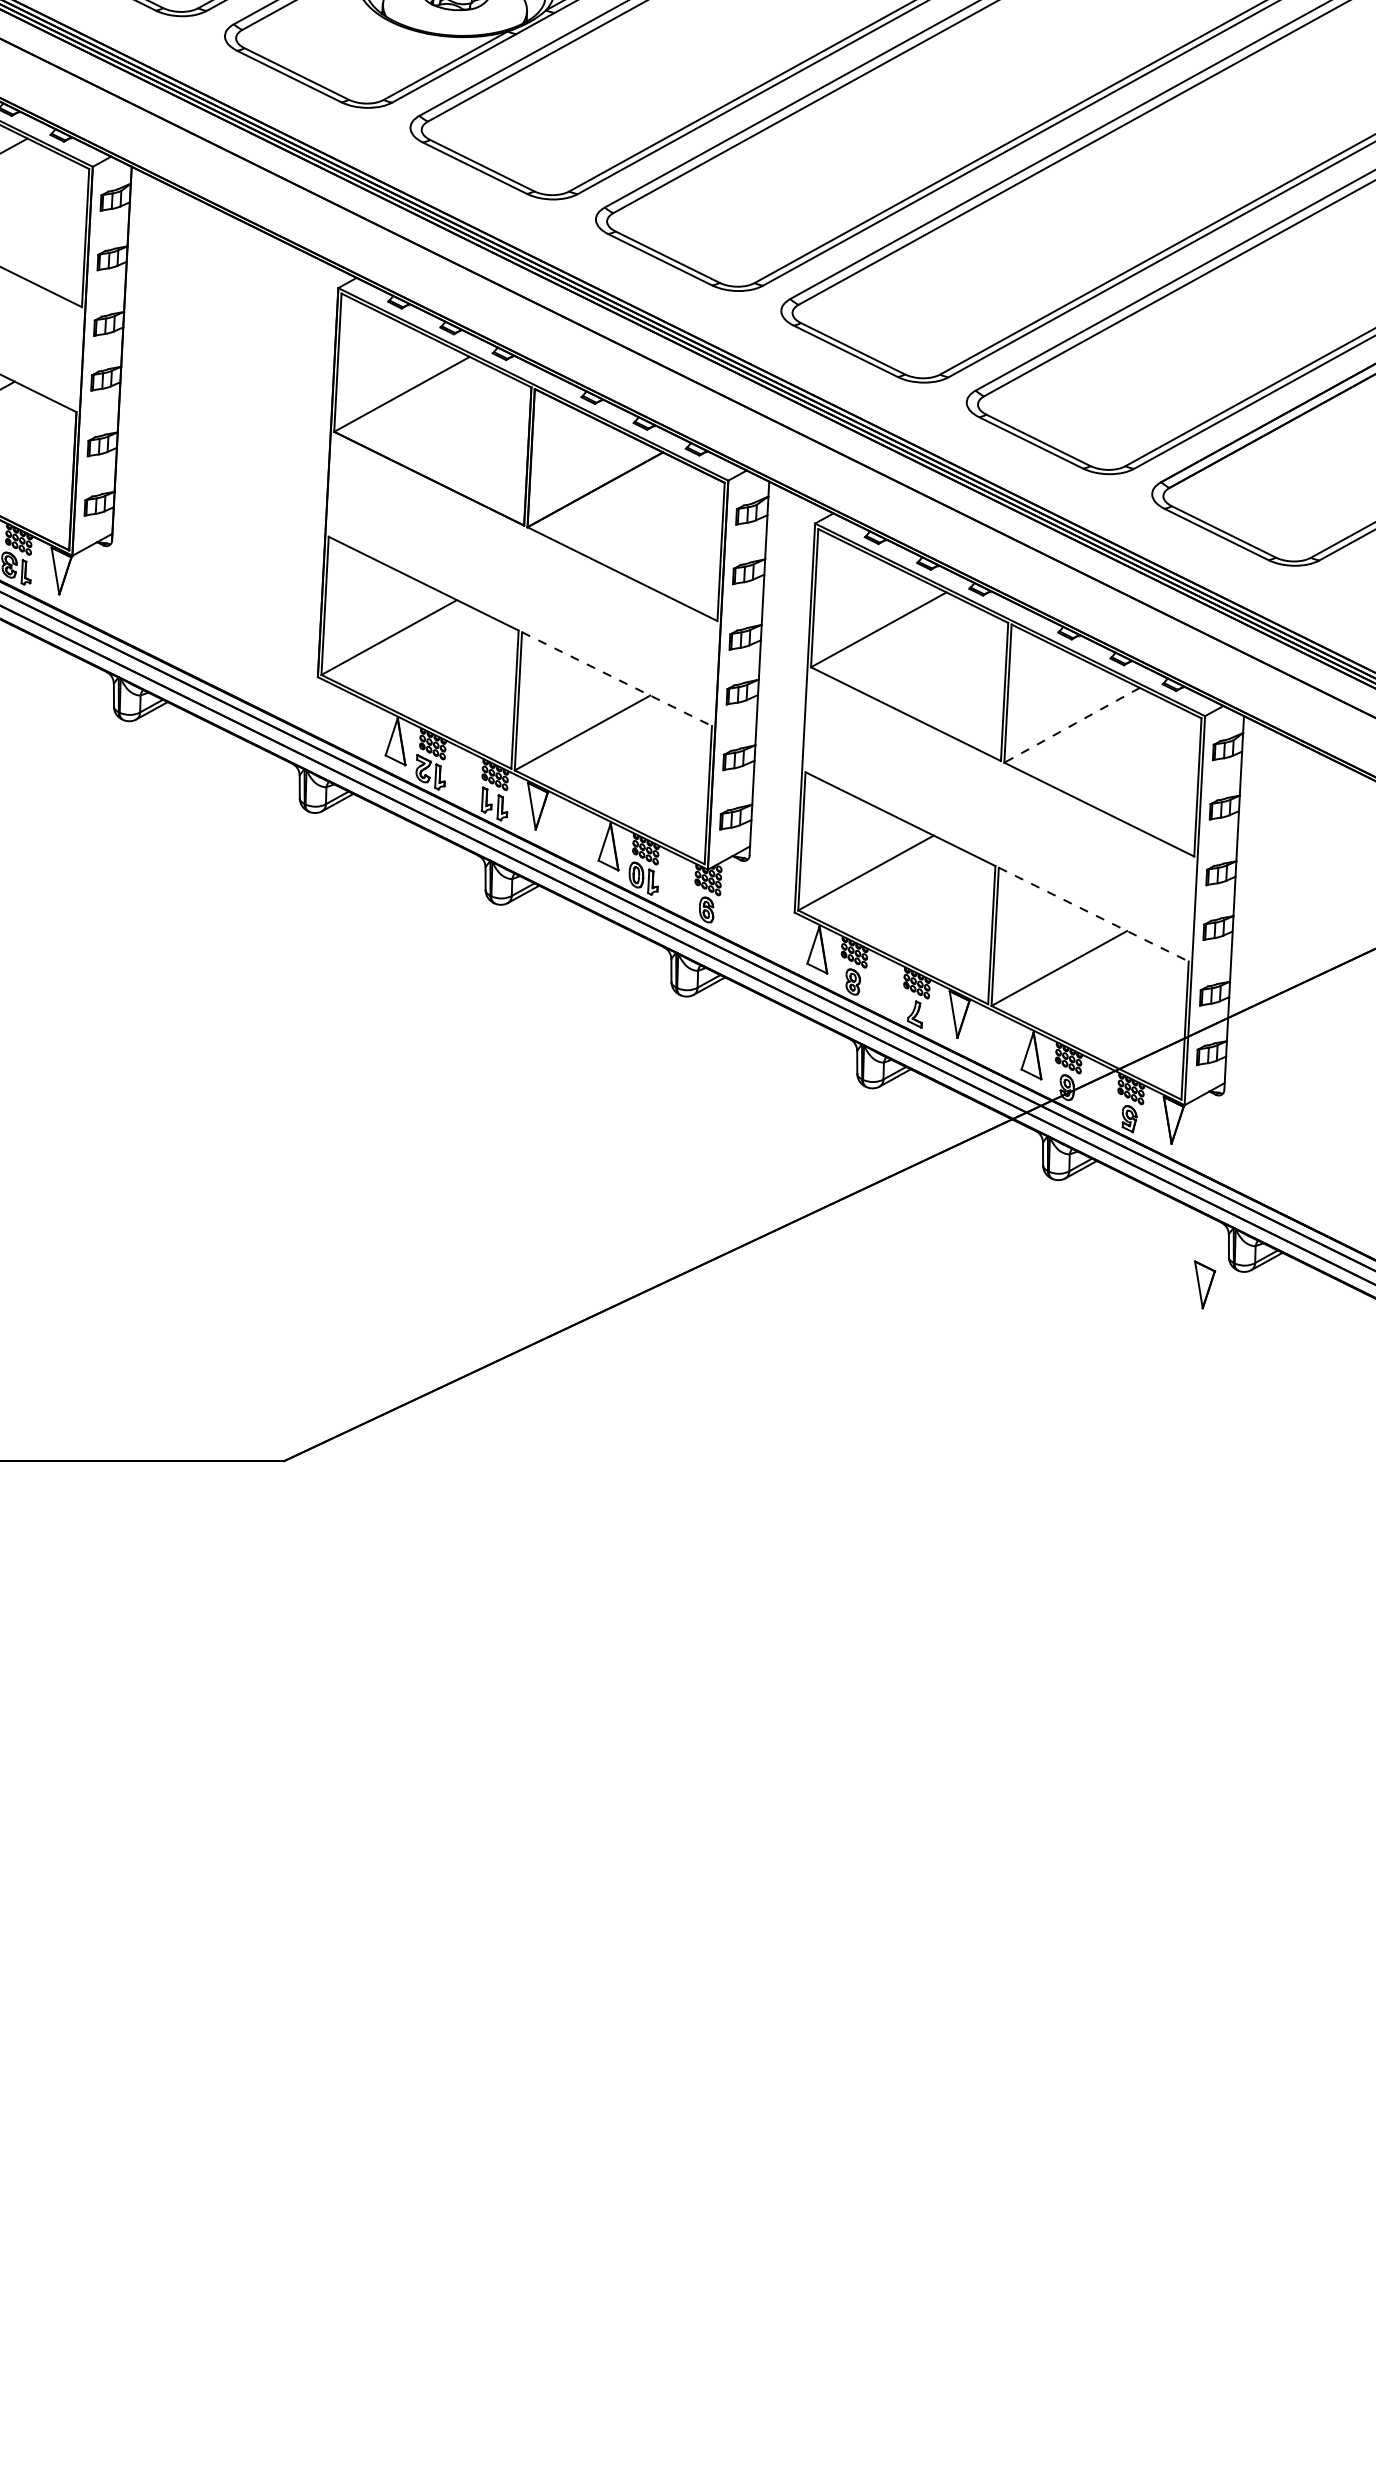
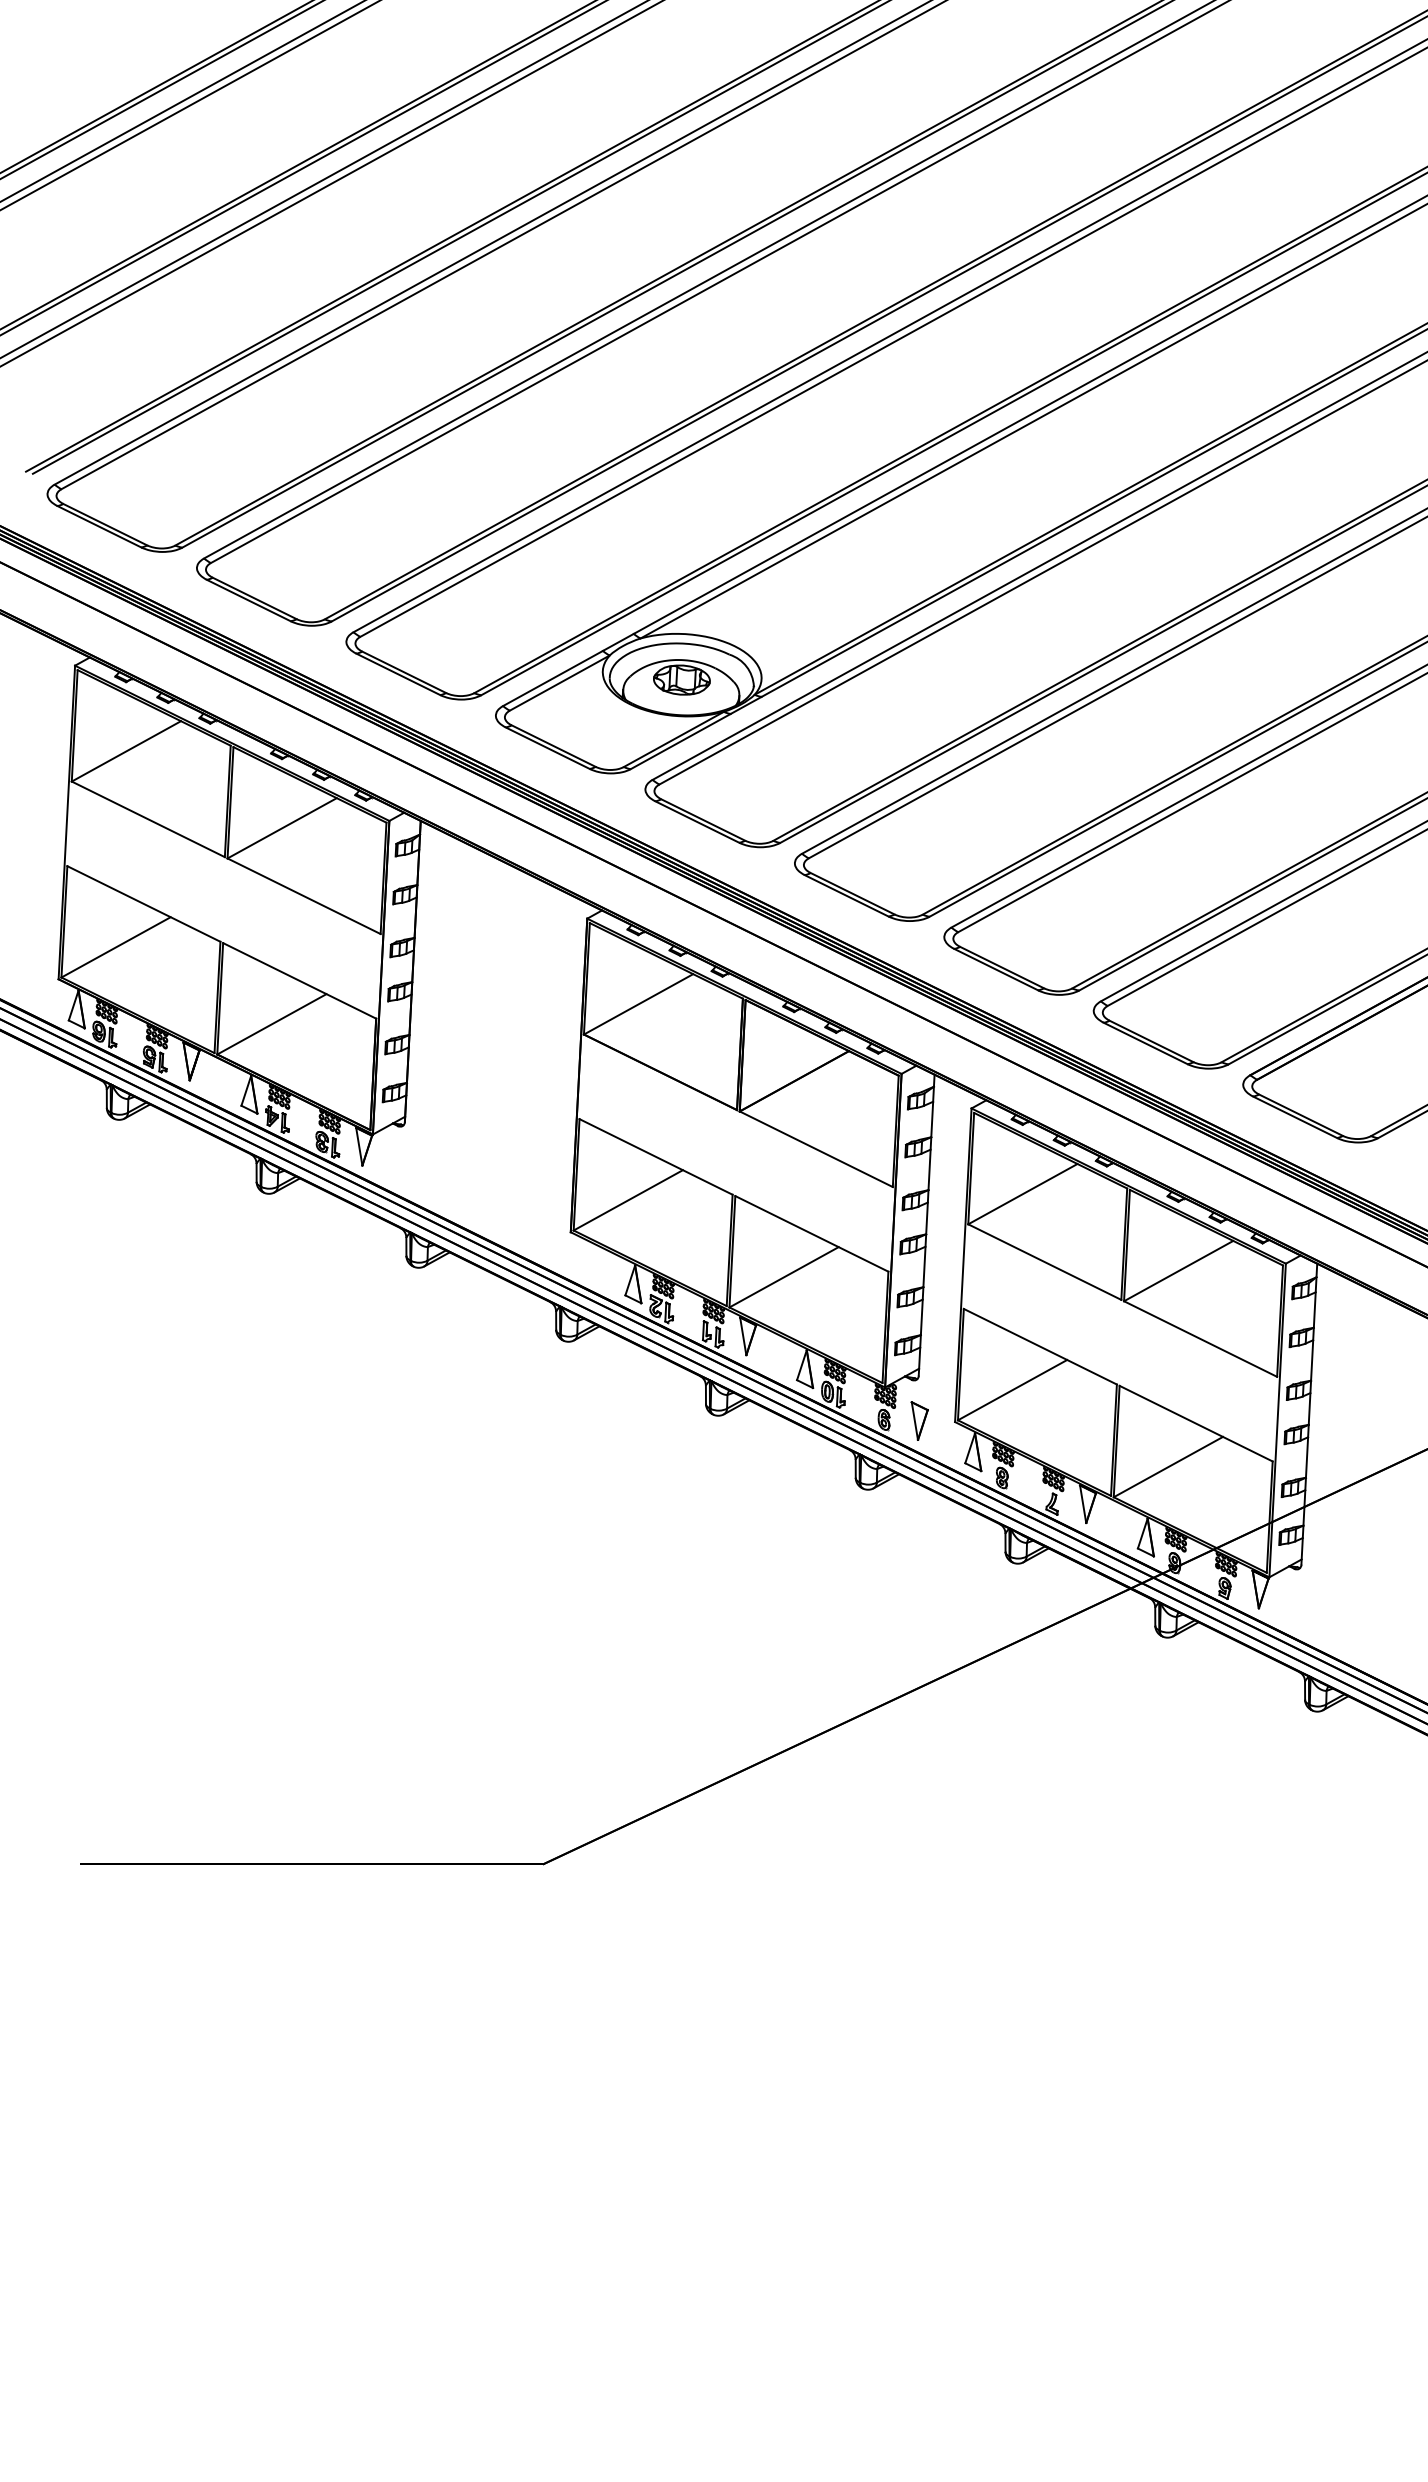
line: (617, 679) -> (812, 1234), dashed -> solid
line: (1071, 725) -> (1178, 1271), dashed -> solid
line: (1094, 914) -> (1196, 1423), dashed -> solid
part: (1204, 1284) -> (919, 1420), moved

